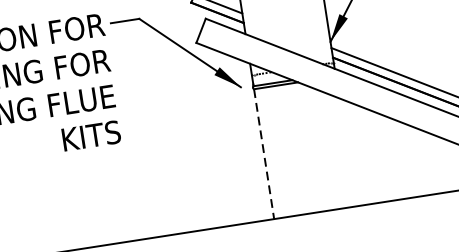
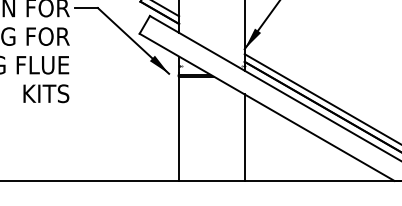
line: (347, 152) -> (244, 137), added
line: (264, 153) -> (179, 128), dashed -> solid

